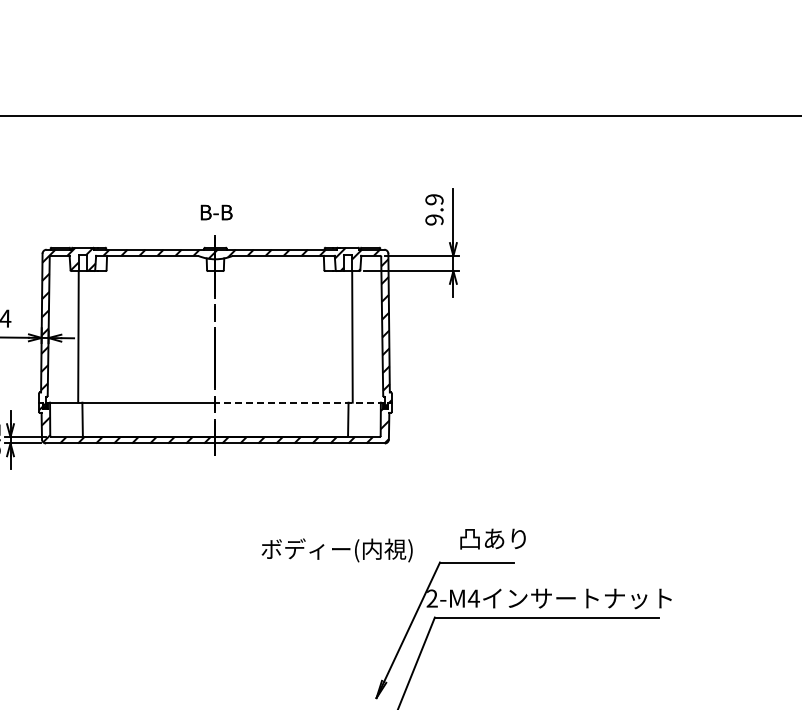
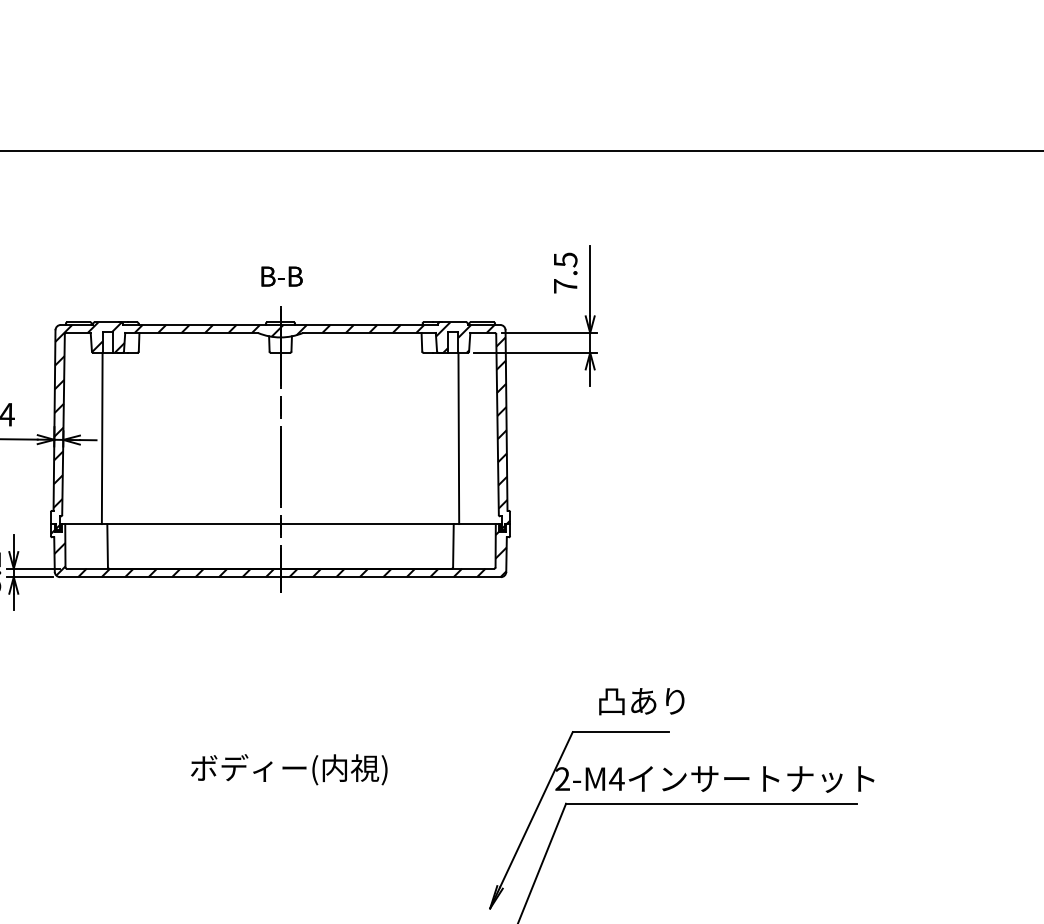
text: (434, 209) -> (565, 272), 9.9 -> 7.5
line: (300, 402) -> (391, 523), dashed -> solid
text: (336, 550) -> (288, 769), moved

